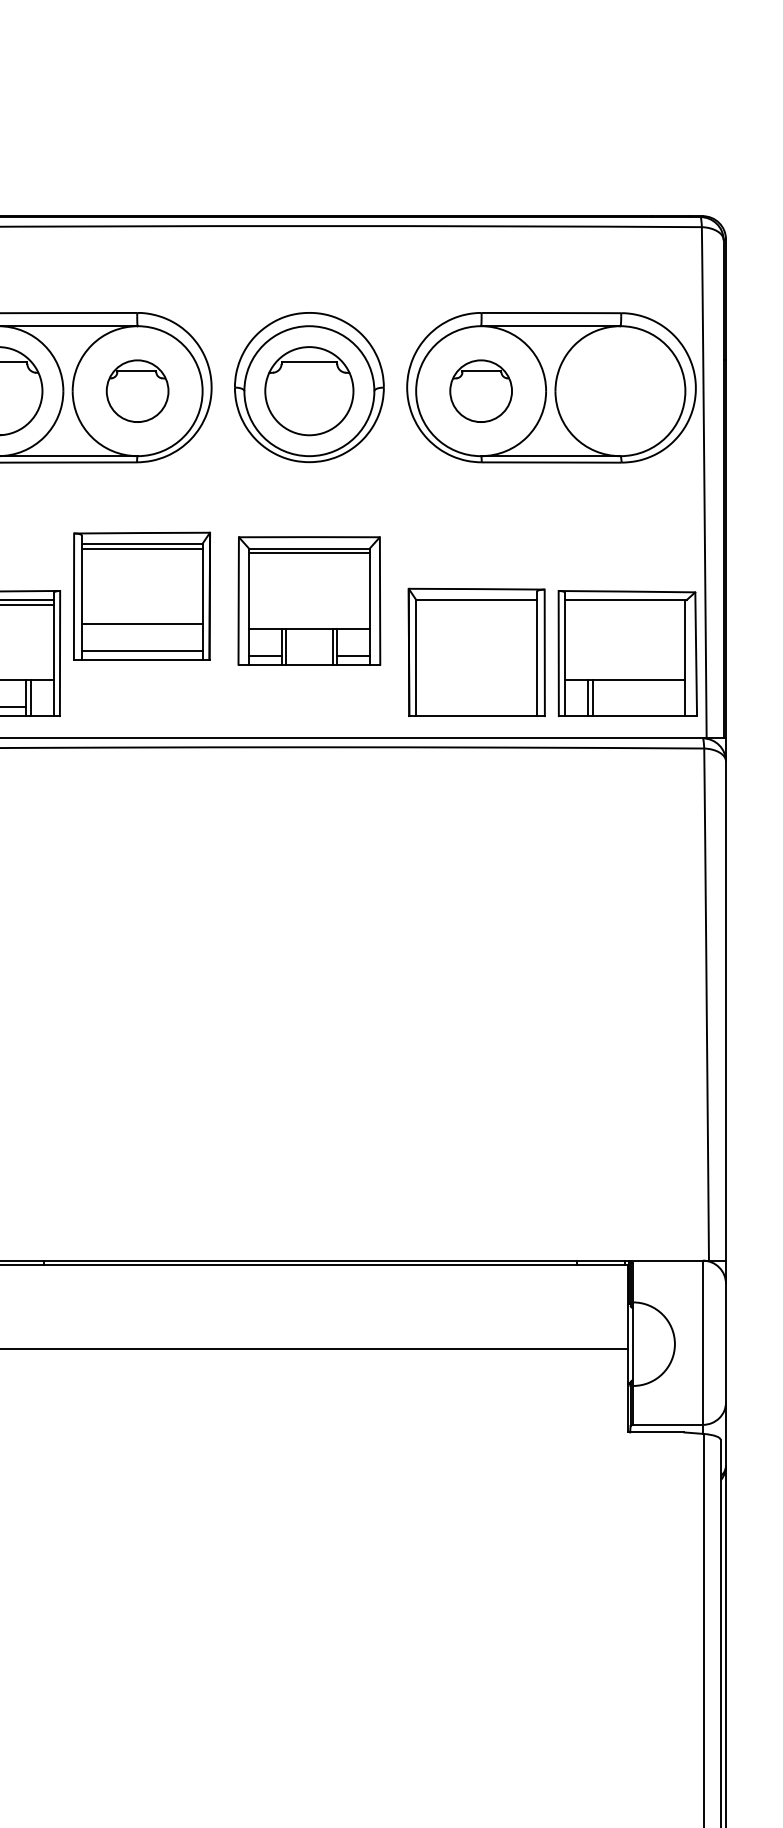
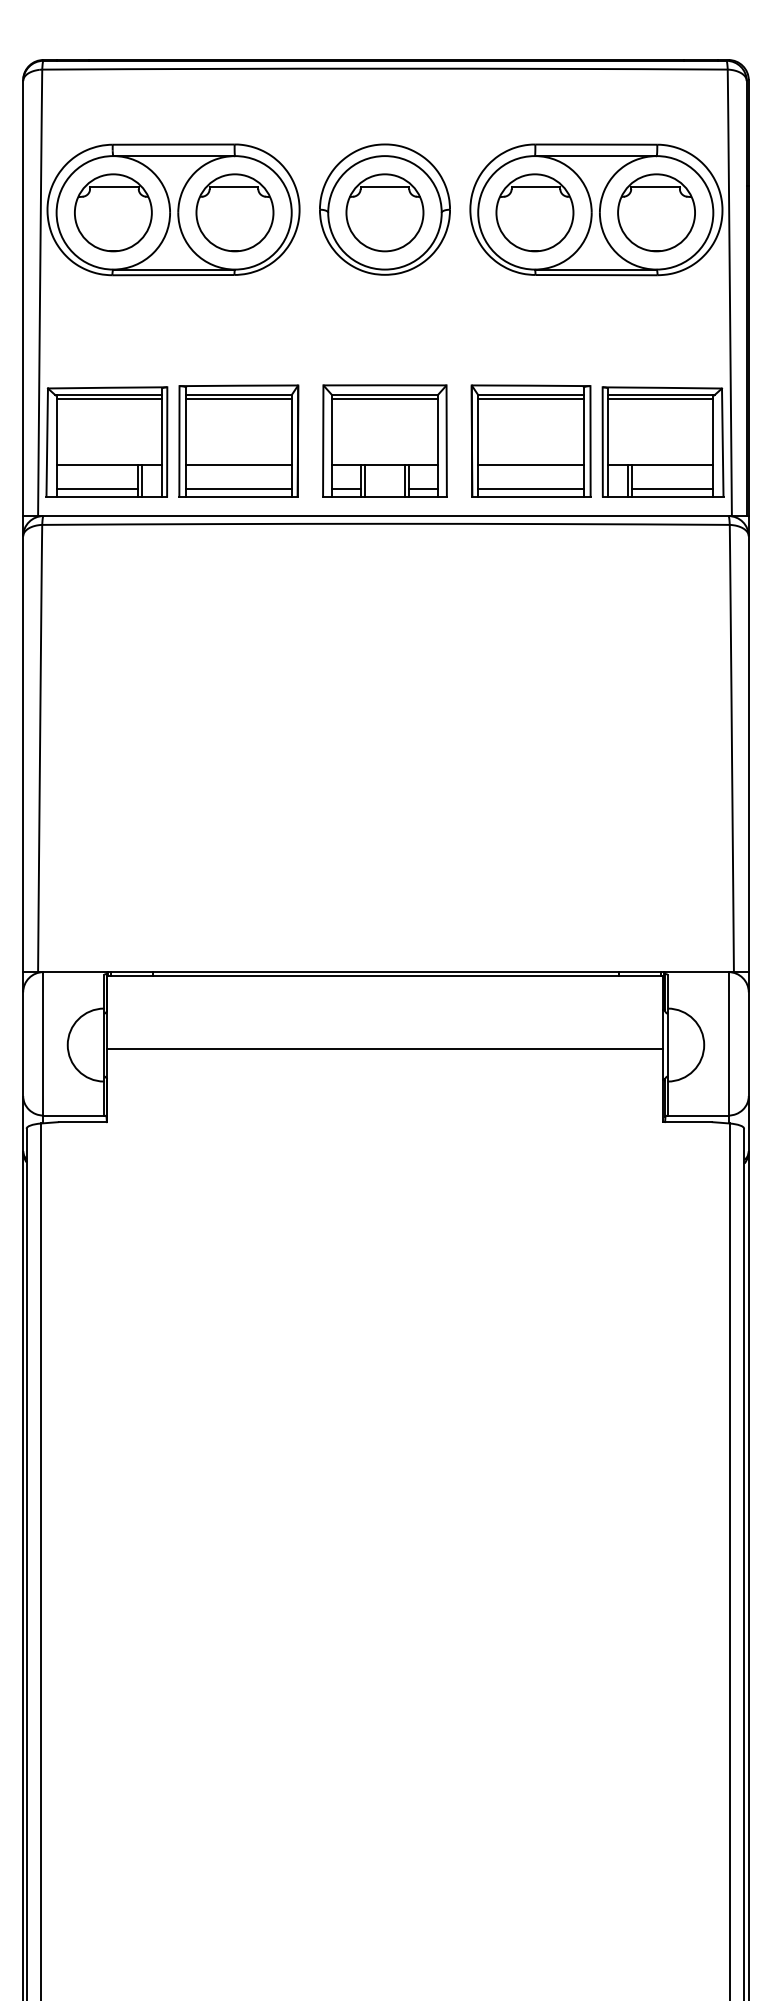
part: (137, 390) -> (234, 212), size x1.43
part: (480, 390) -> (534, 212), size x1.43
part: (620, 390) -> (656, 212), added
part: (141, 595) -> (238, 440), moved
part: (308, 600) -> (384, 440), moved
line: (476, 604) -> (530, 399), added
line: (624, 604) -> (660, 399), added
line: (476, 680) -> (530, 465), added
line: (476, 706) -> (530, 488), added
line: (638, 706) -> (672, 488), added

